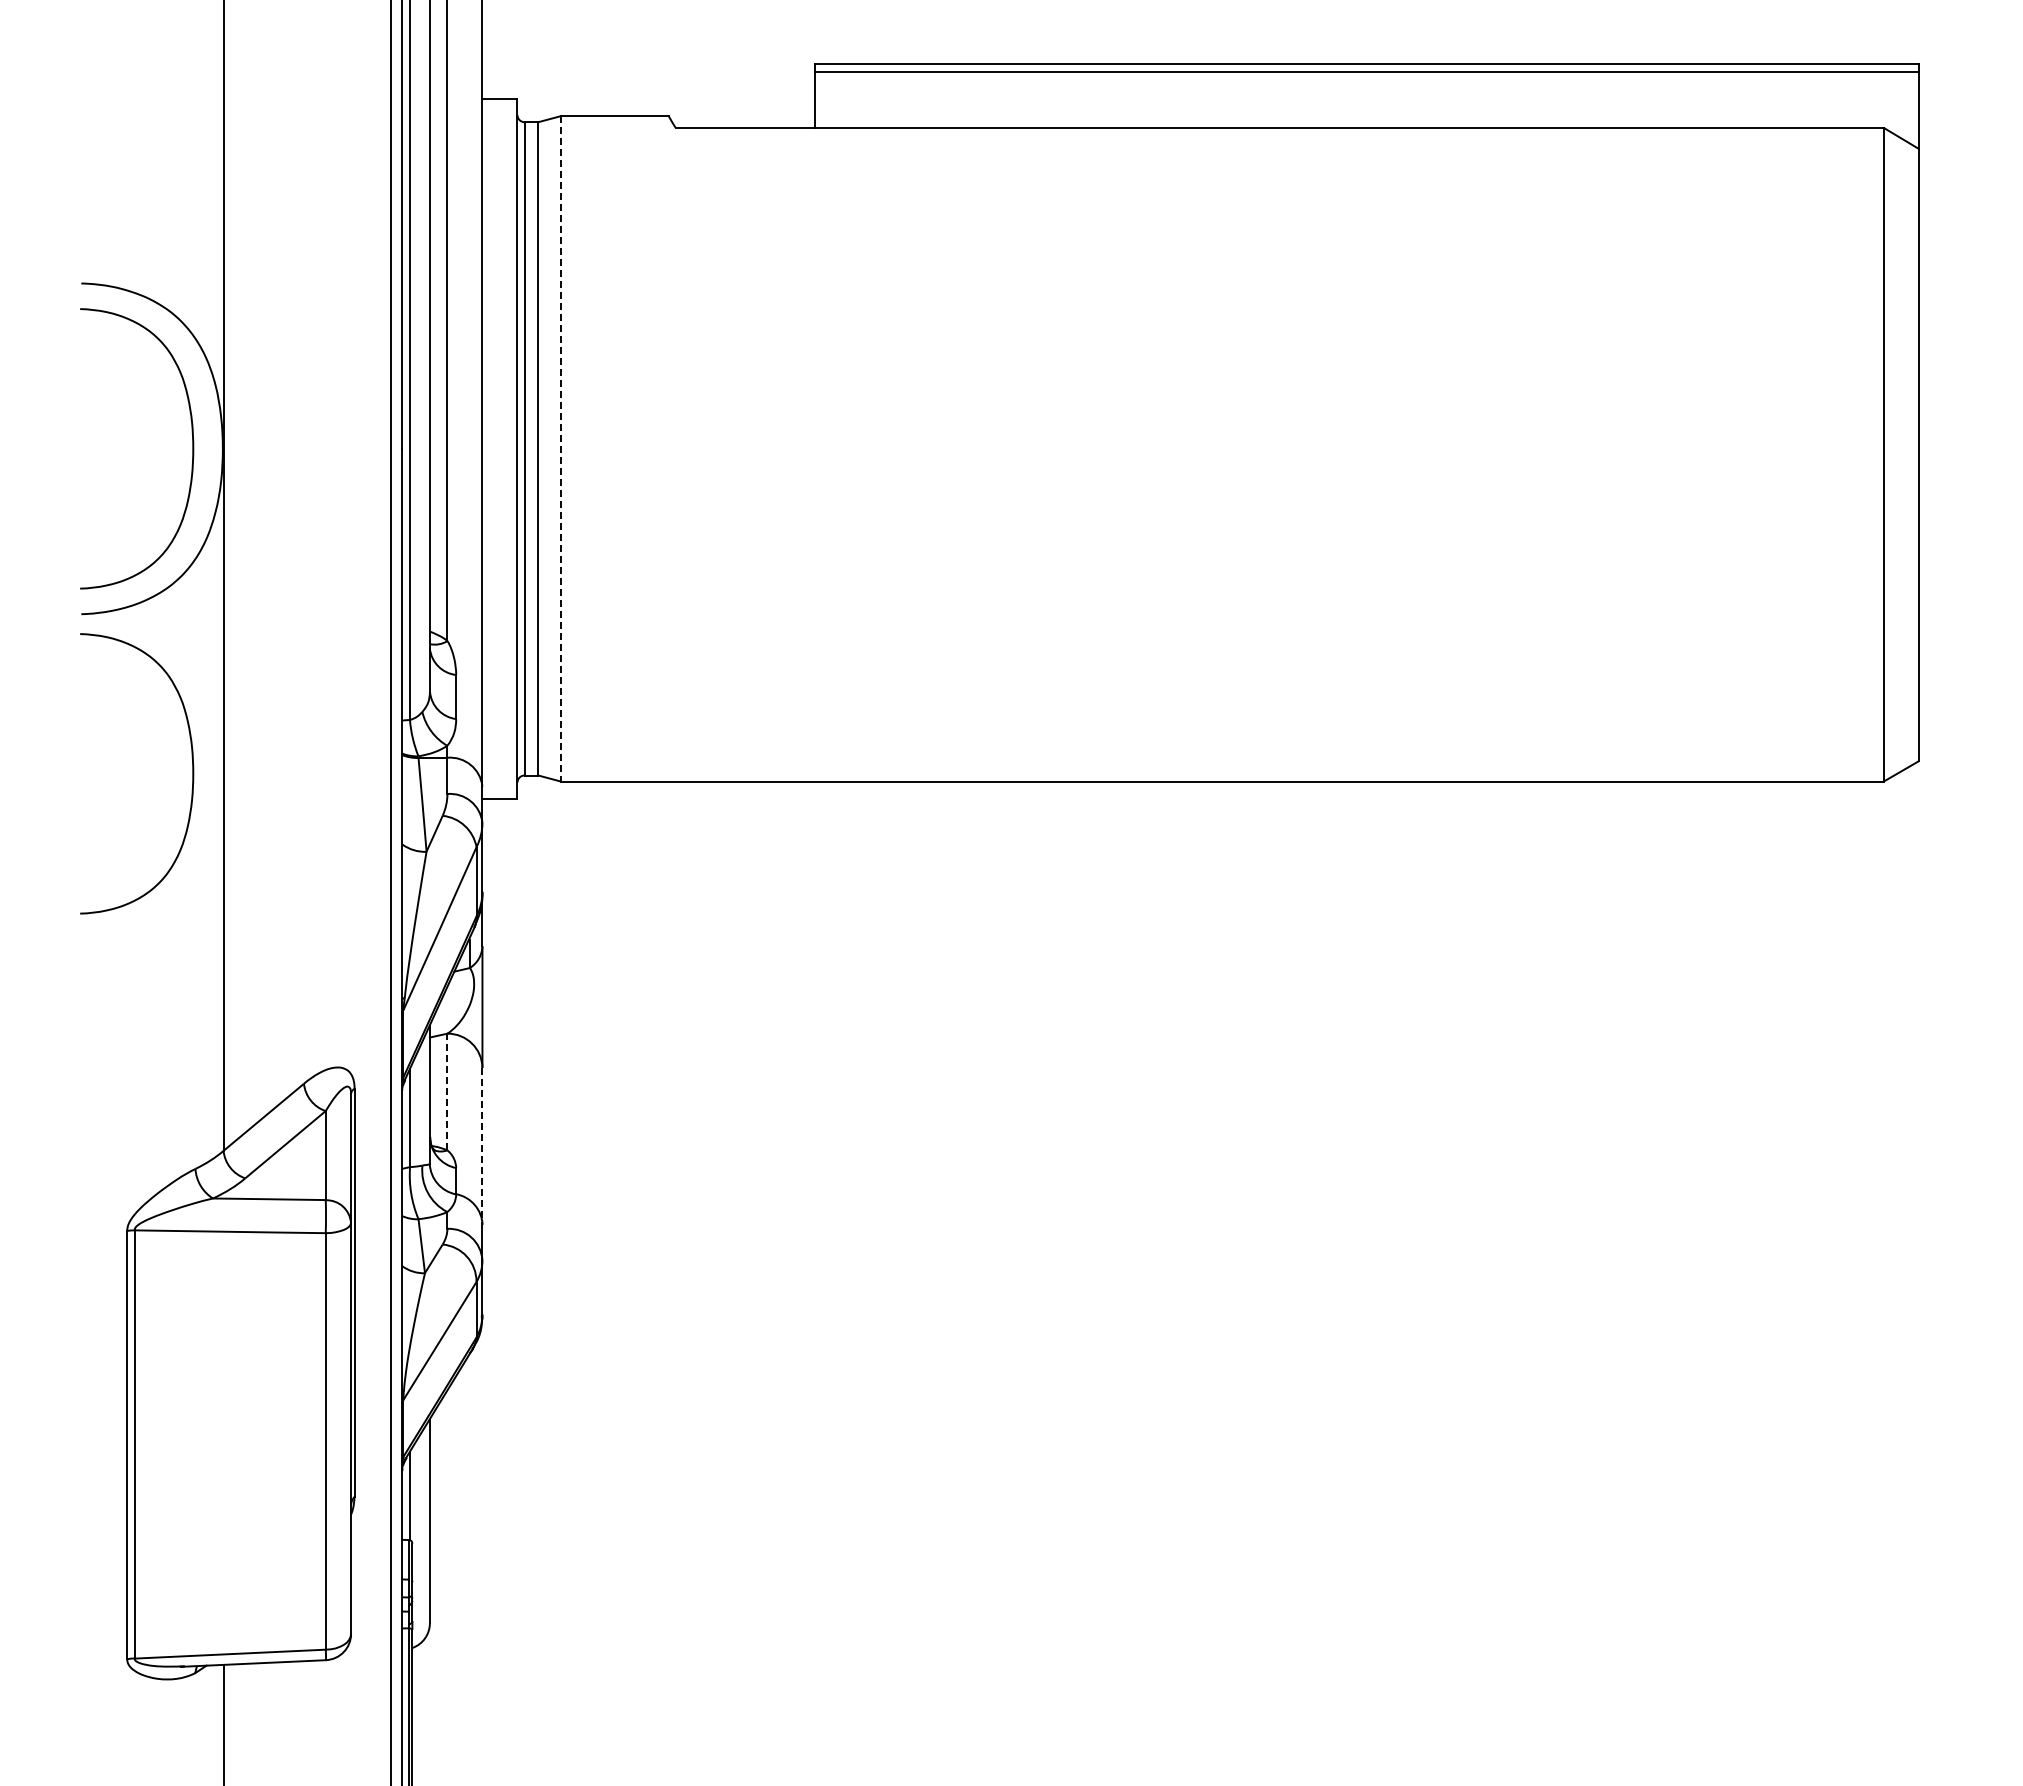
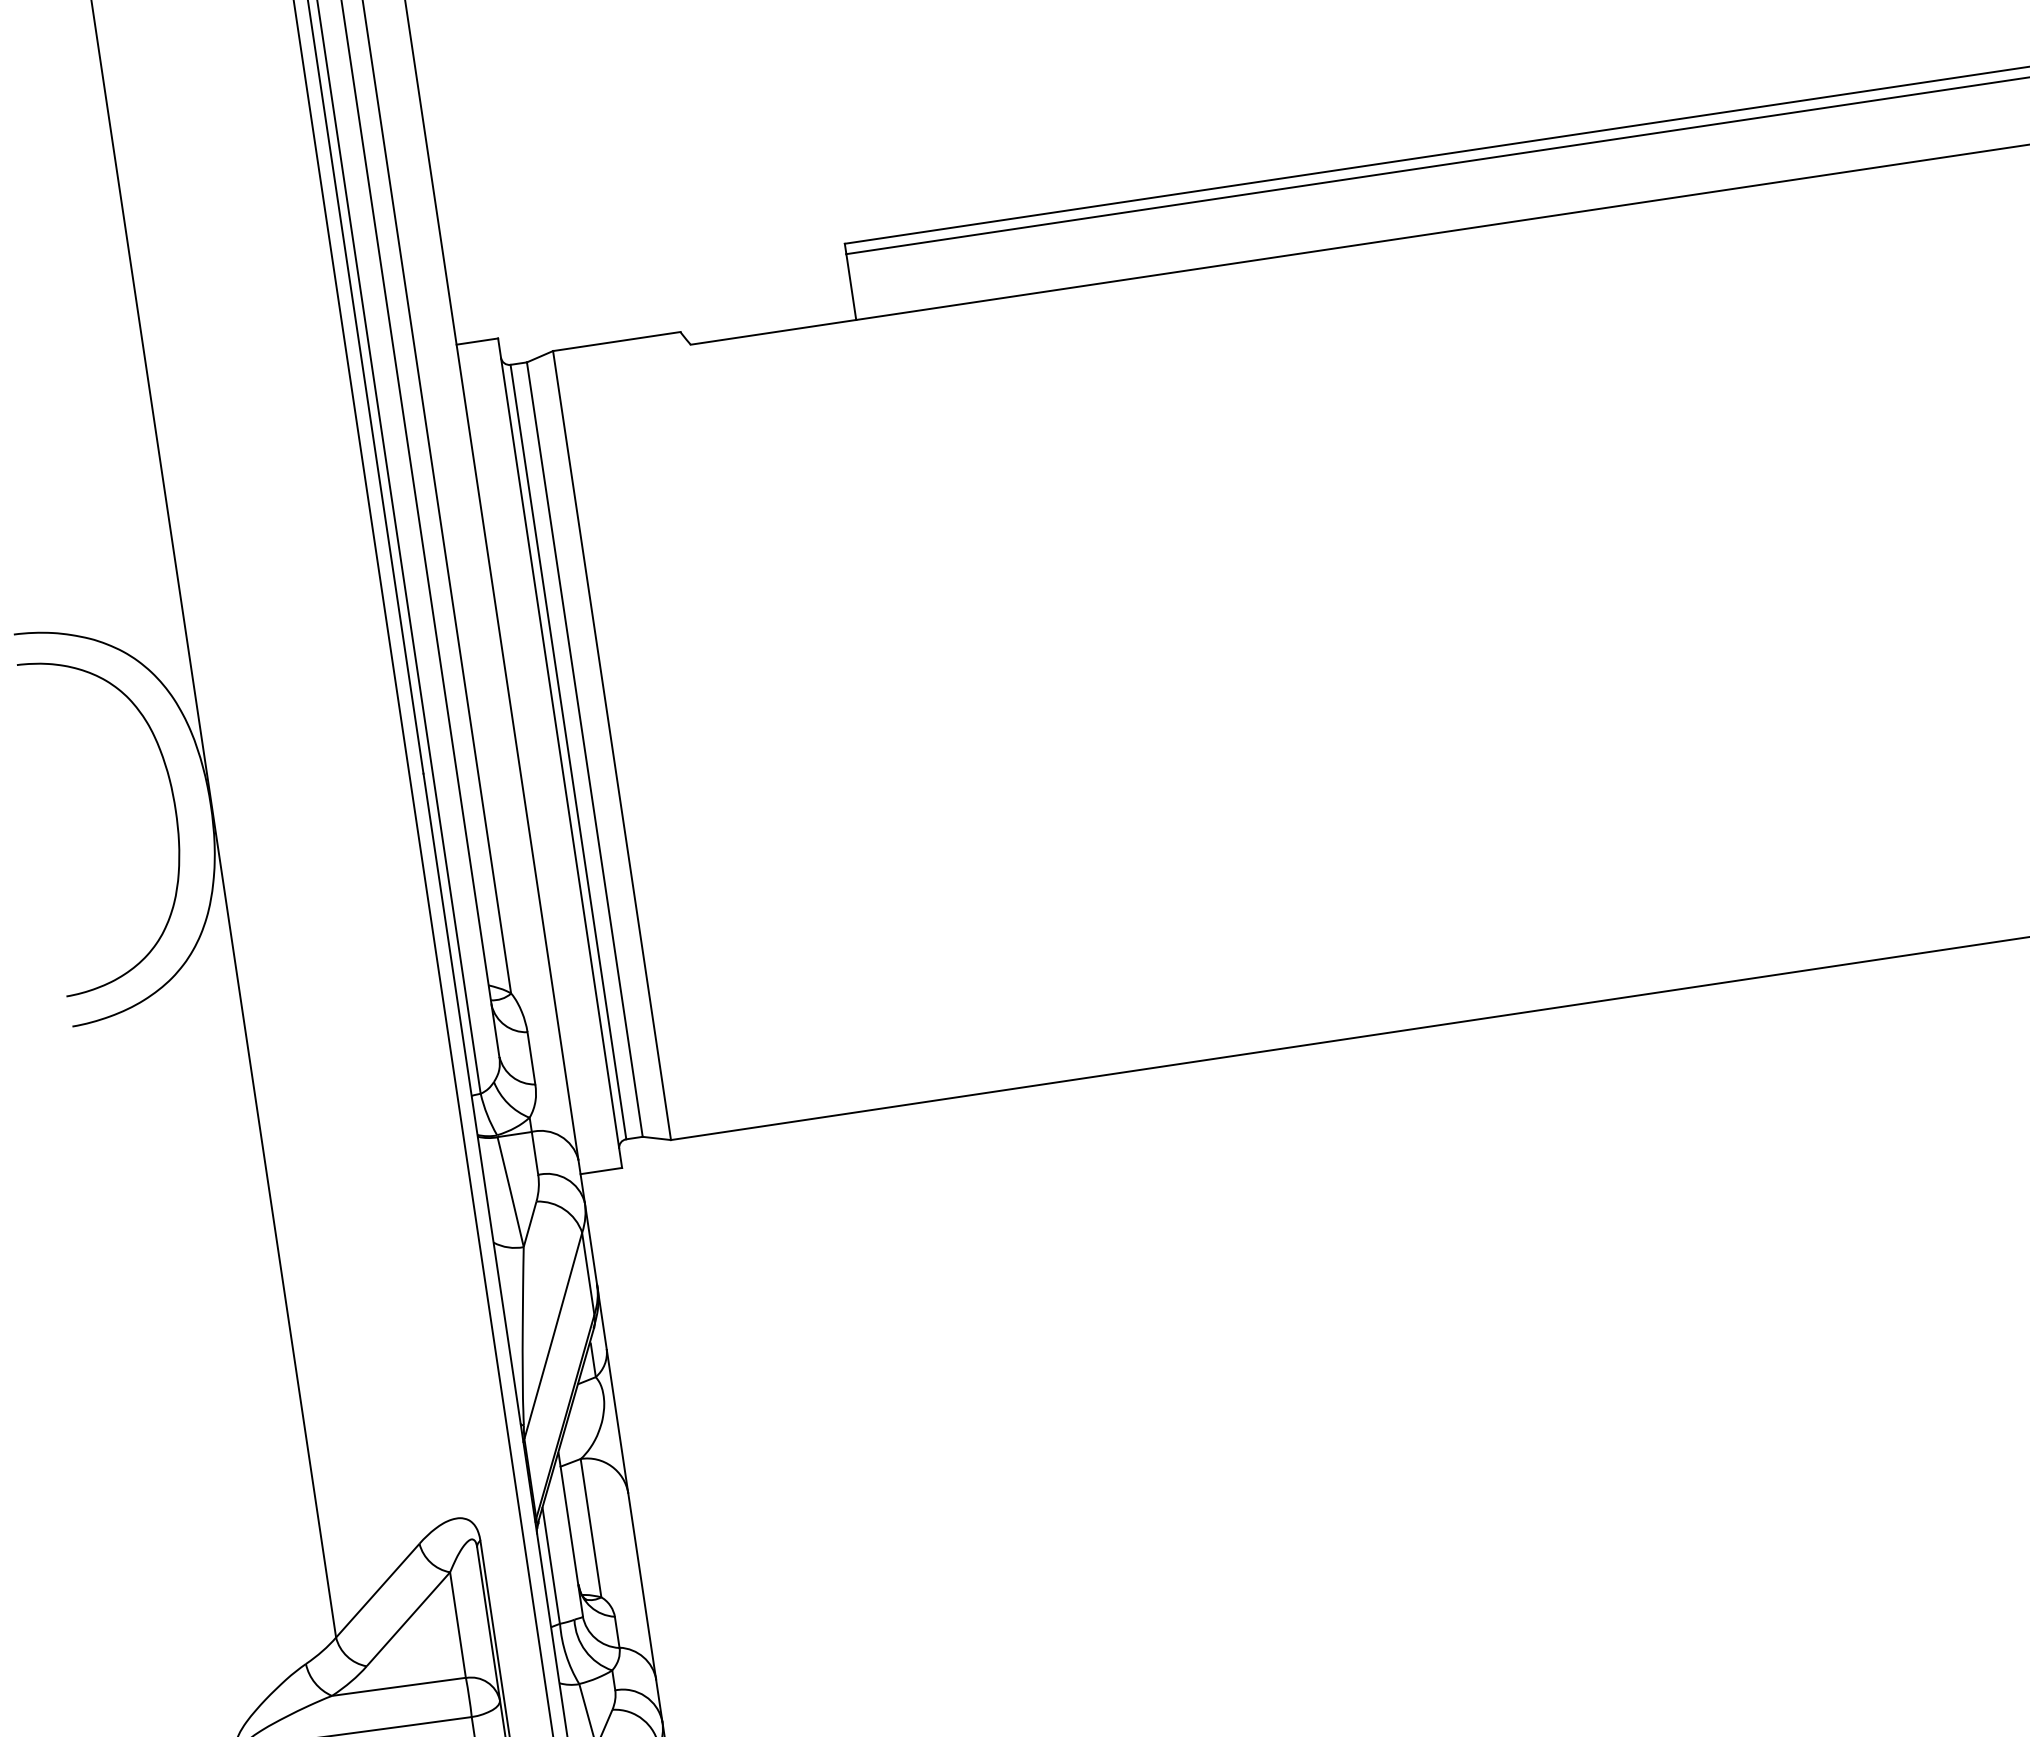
line: (561, 448) -> (612, 745), dashed -> solid
curve: (192, 773) -> (232, 1195), removed
line: (447, 1091) -> (591, 1527), dashed -> solid
line: (482, 1146) -> (642, 1586), dashed -> solid

